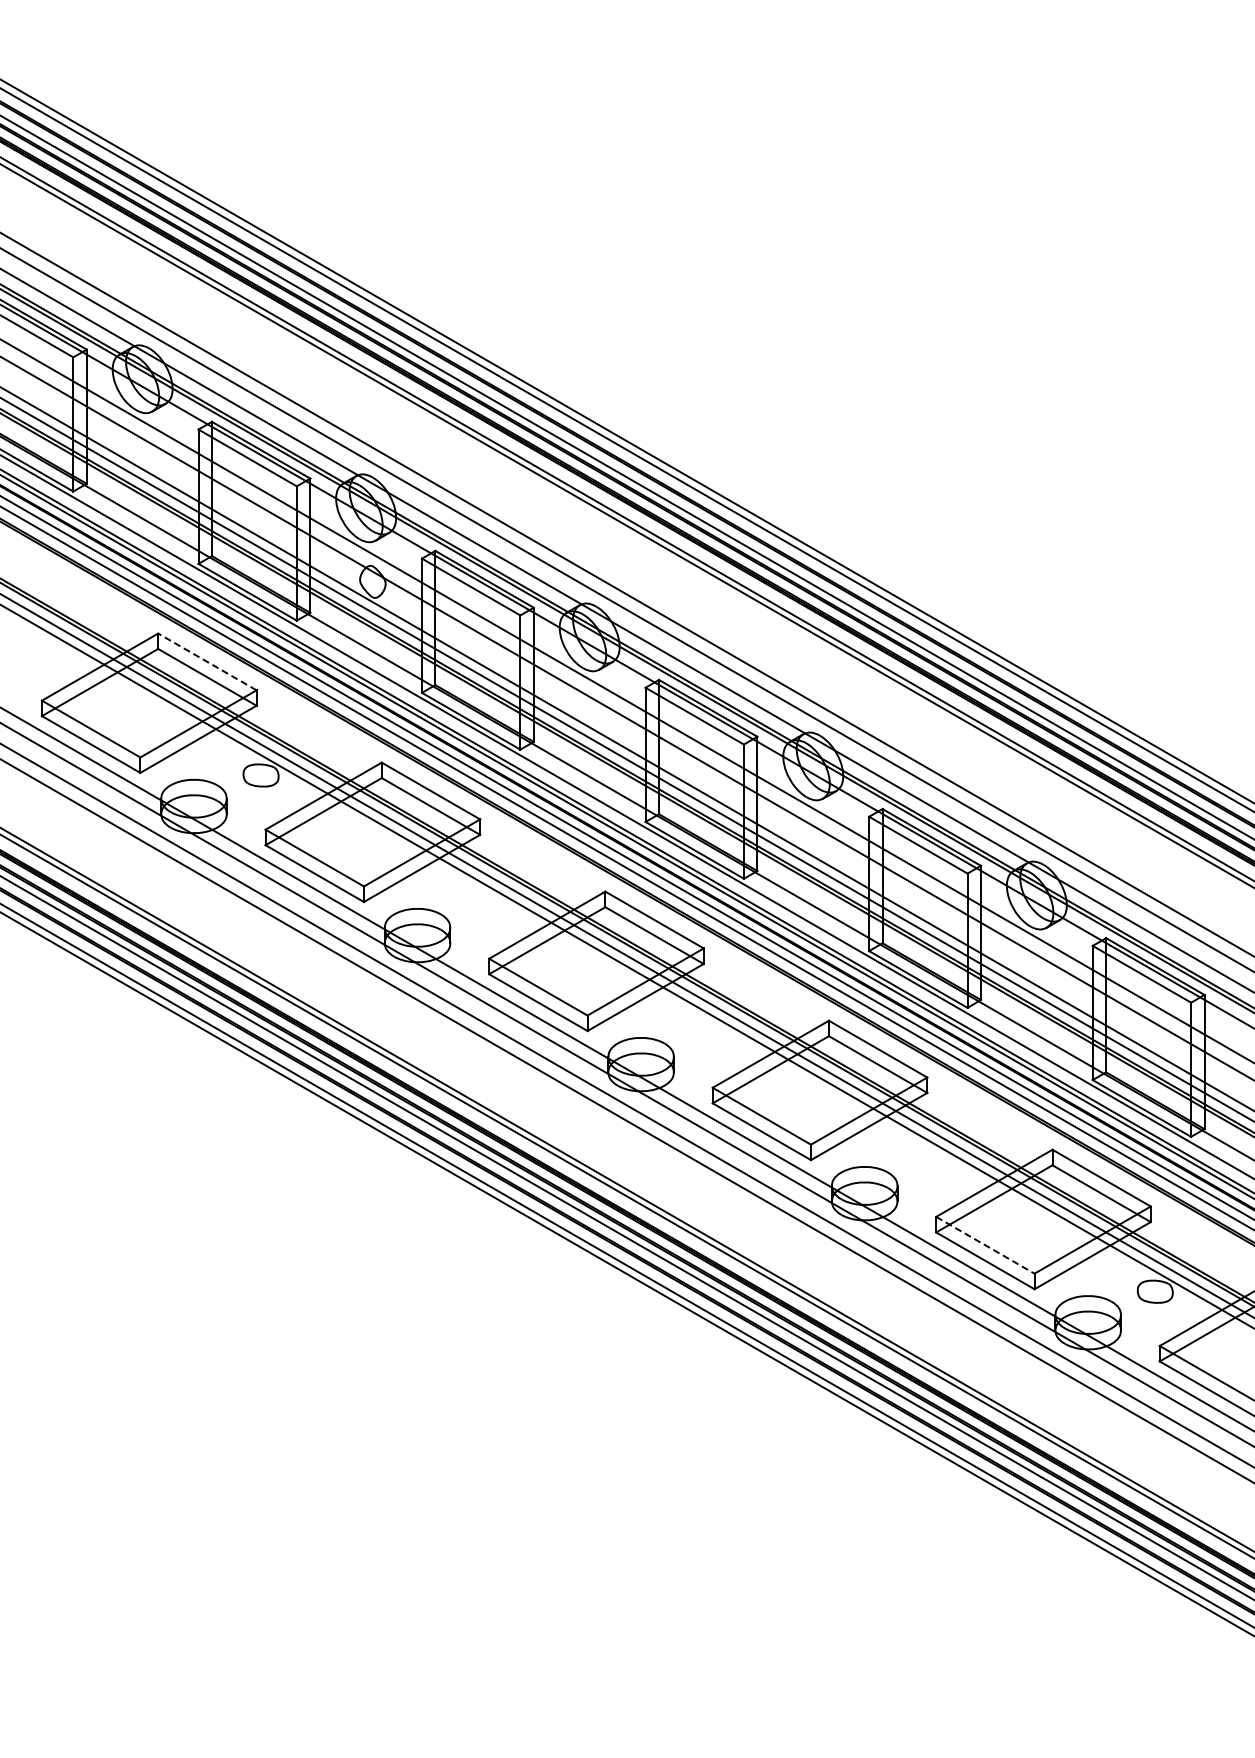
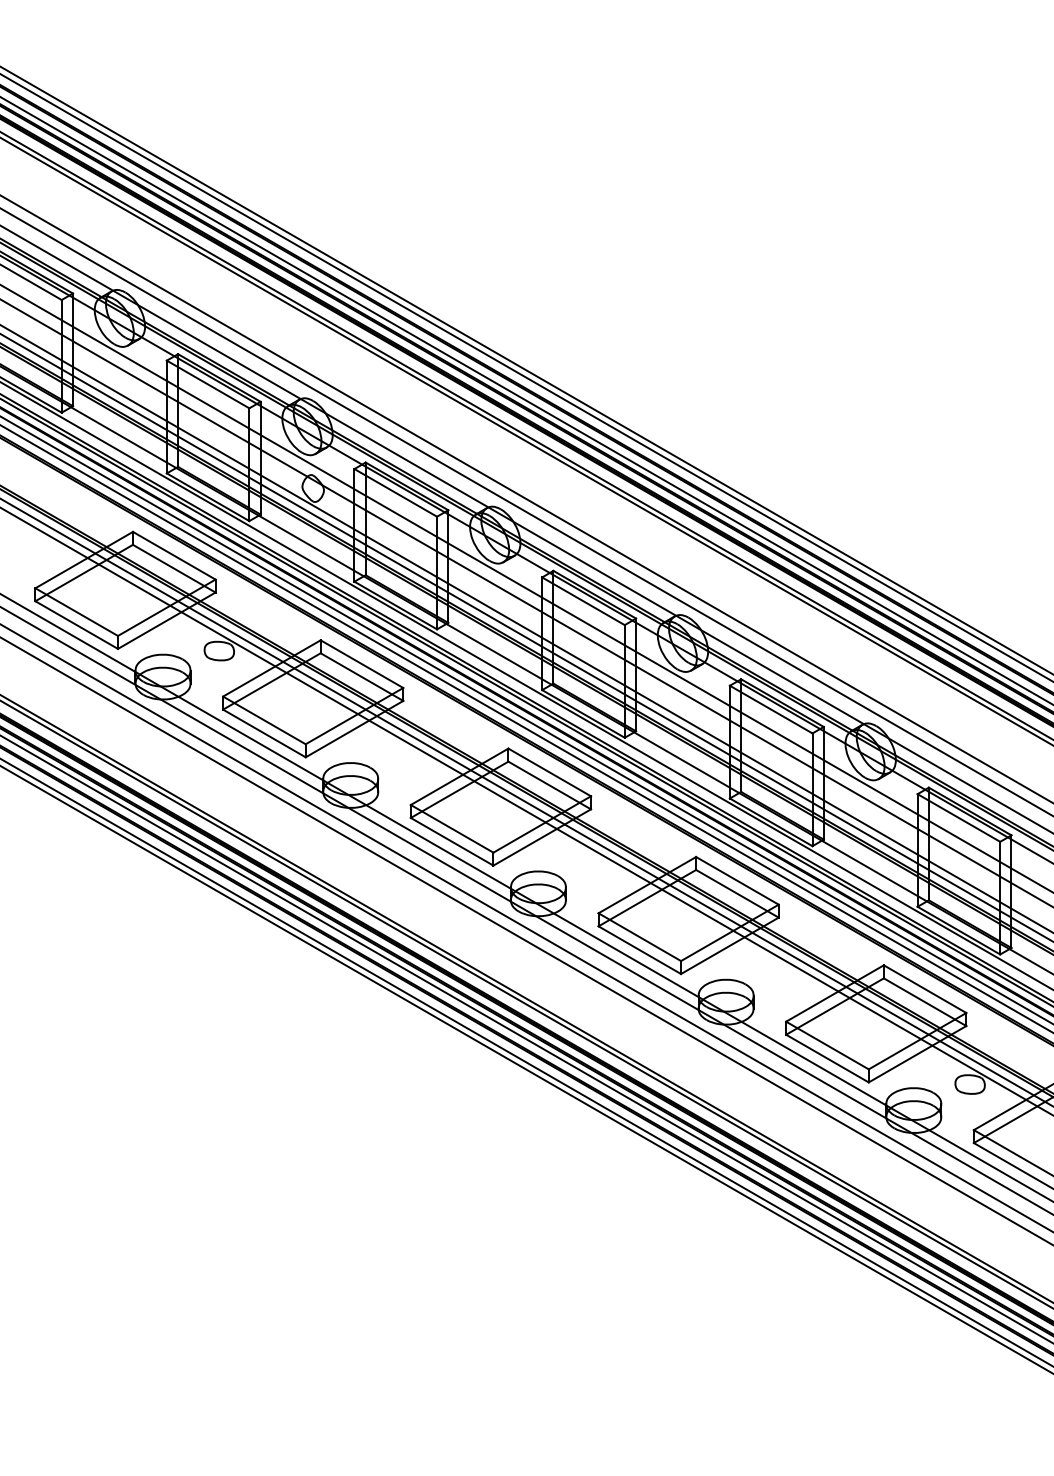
line: (207, 661) -> (174, 555), dashed -> solid
line: (985, 1245) -> (827, 1045), dashed -> solid

